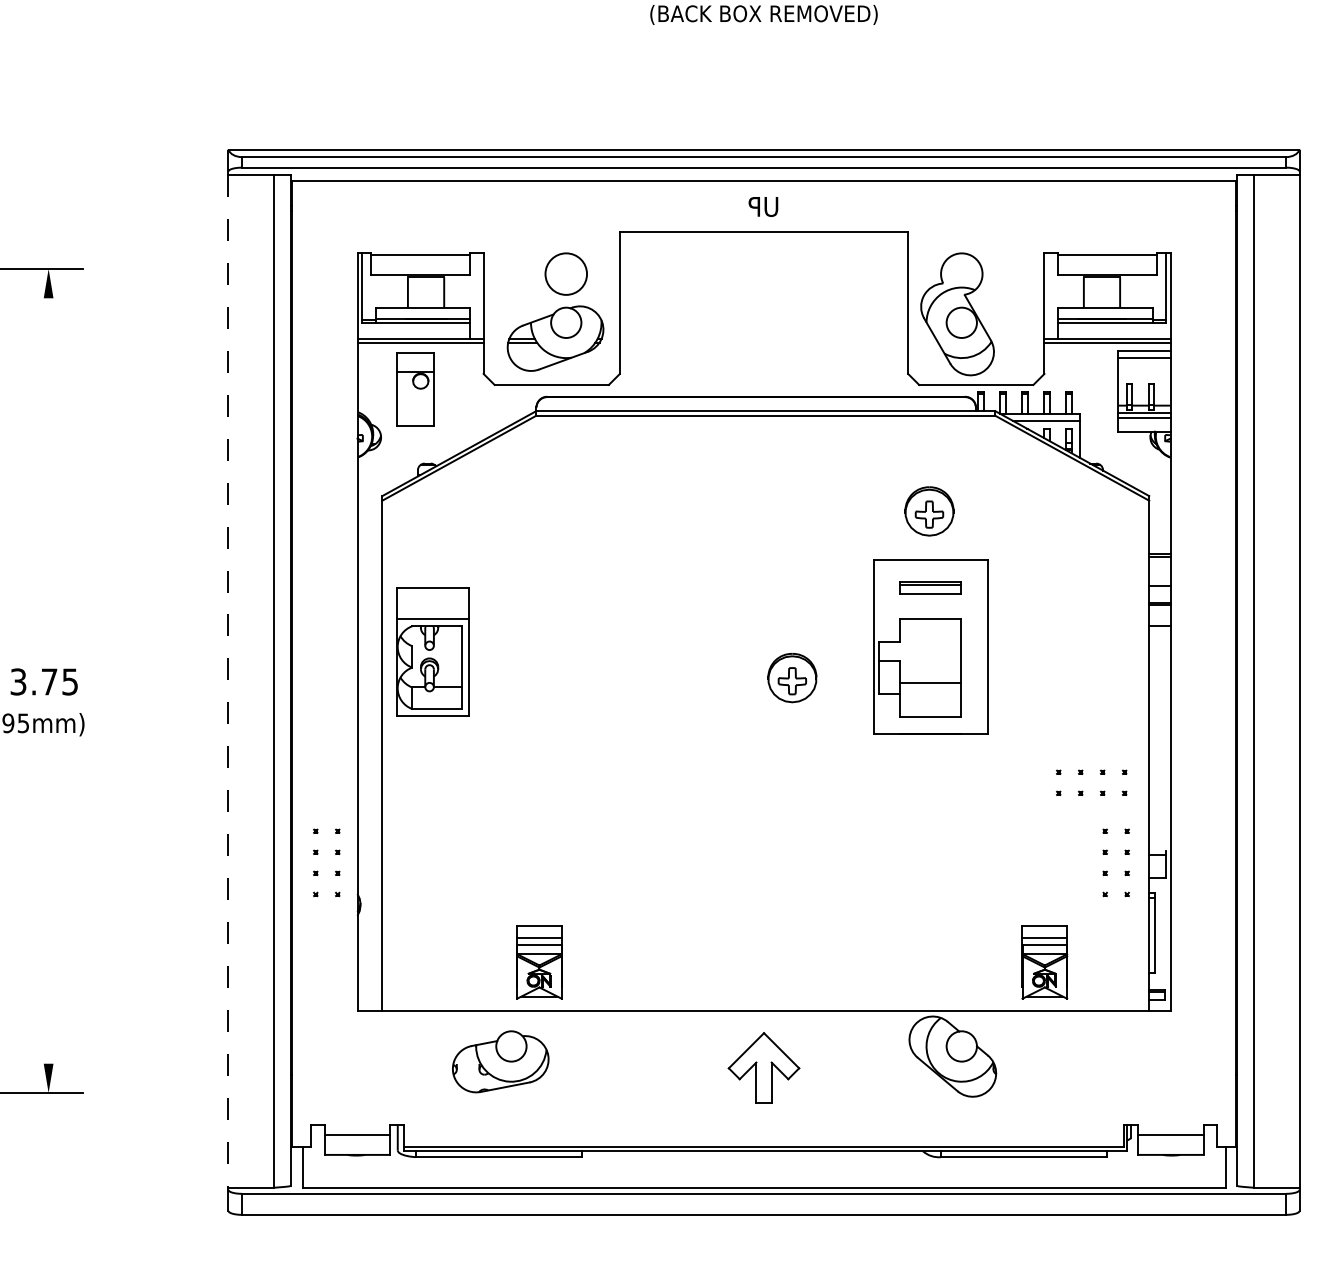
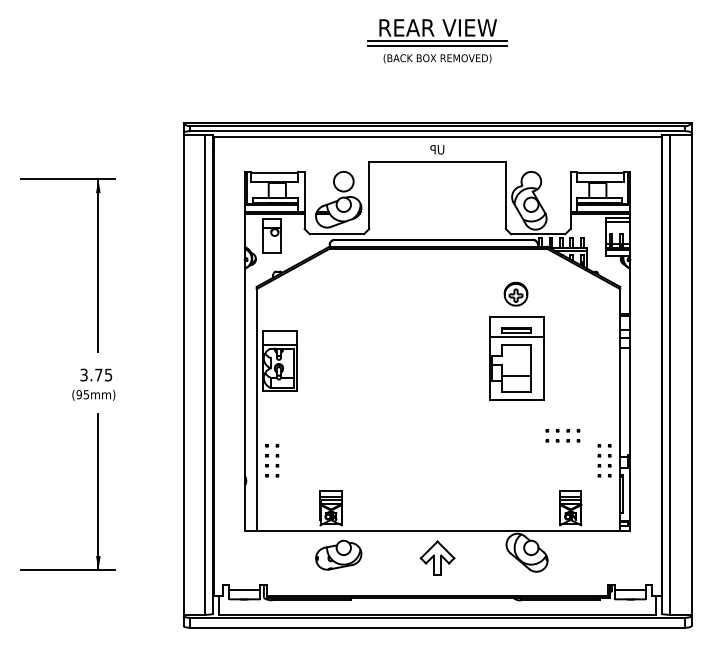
line: (48, 450) -> (98, 265), added
line: (930, 602) -> (516, 337), added
part: (791, 676) -> (450, 372), removed
line: (228, 682) -> (183, 375), dashed -> solid
part: (1090, 781) -> (562, 435), moved
part: (327, 862) -> (272, 460), moved
line: (48, 927) -> (98, 491), added
part: (500, 1060) -> (338, 554), moved

